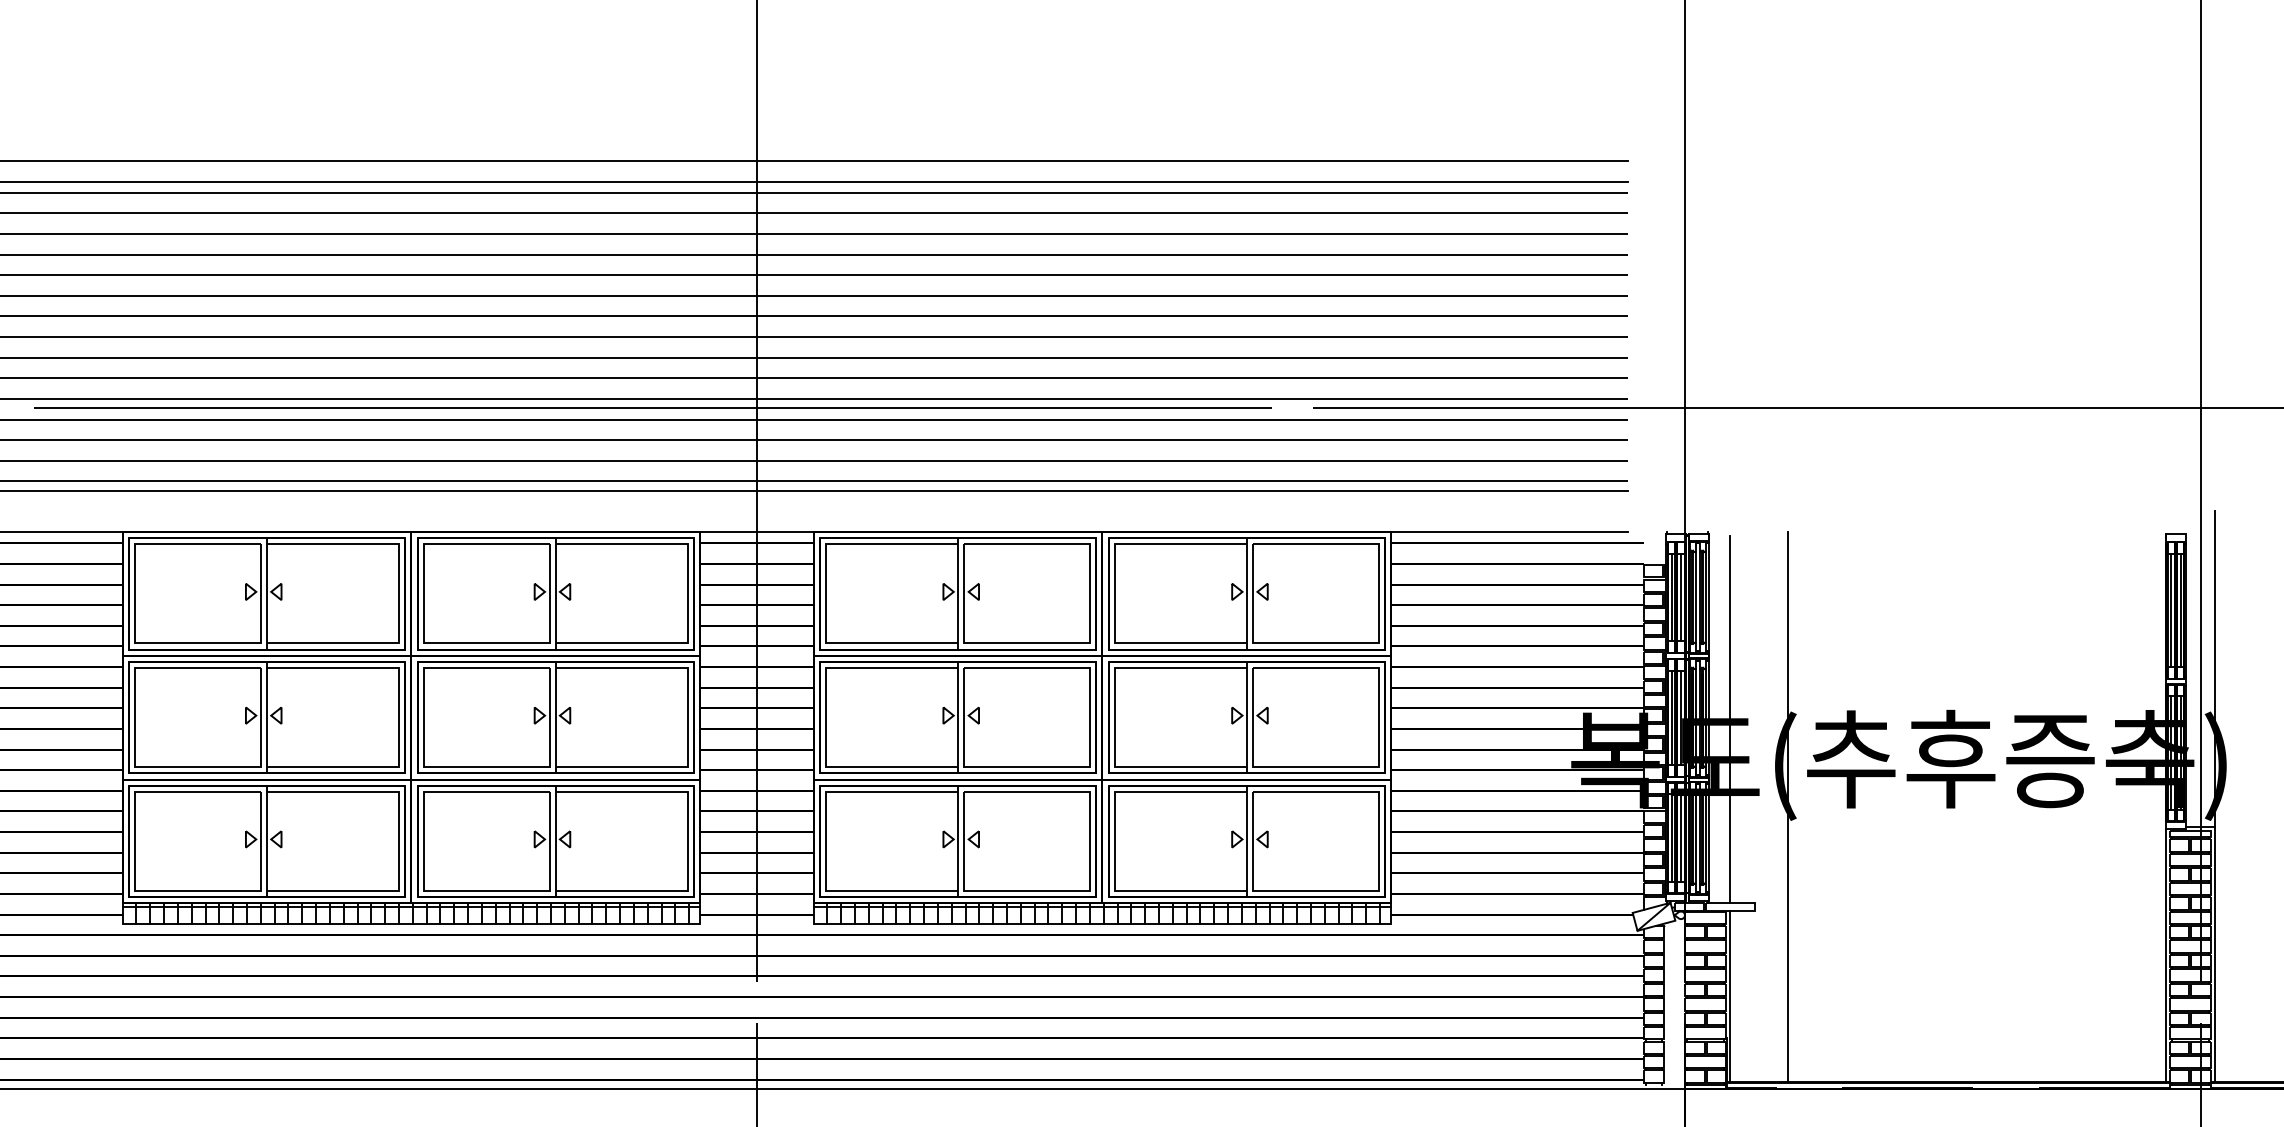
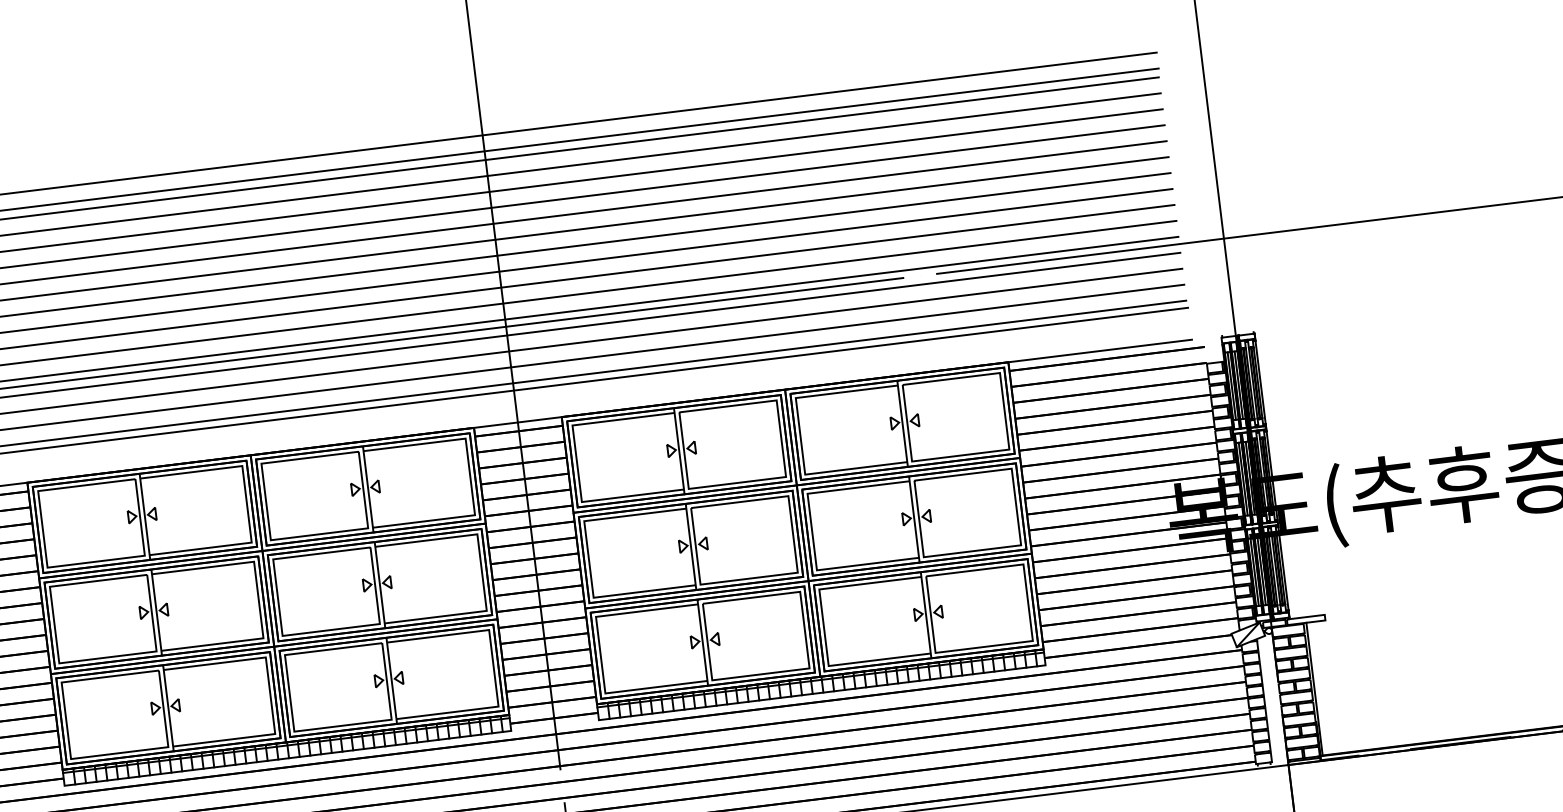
line: (1729, 719) -> (1287, 475), removed
line: (1788, 807) -> (1341, 537), removed

